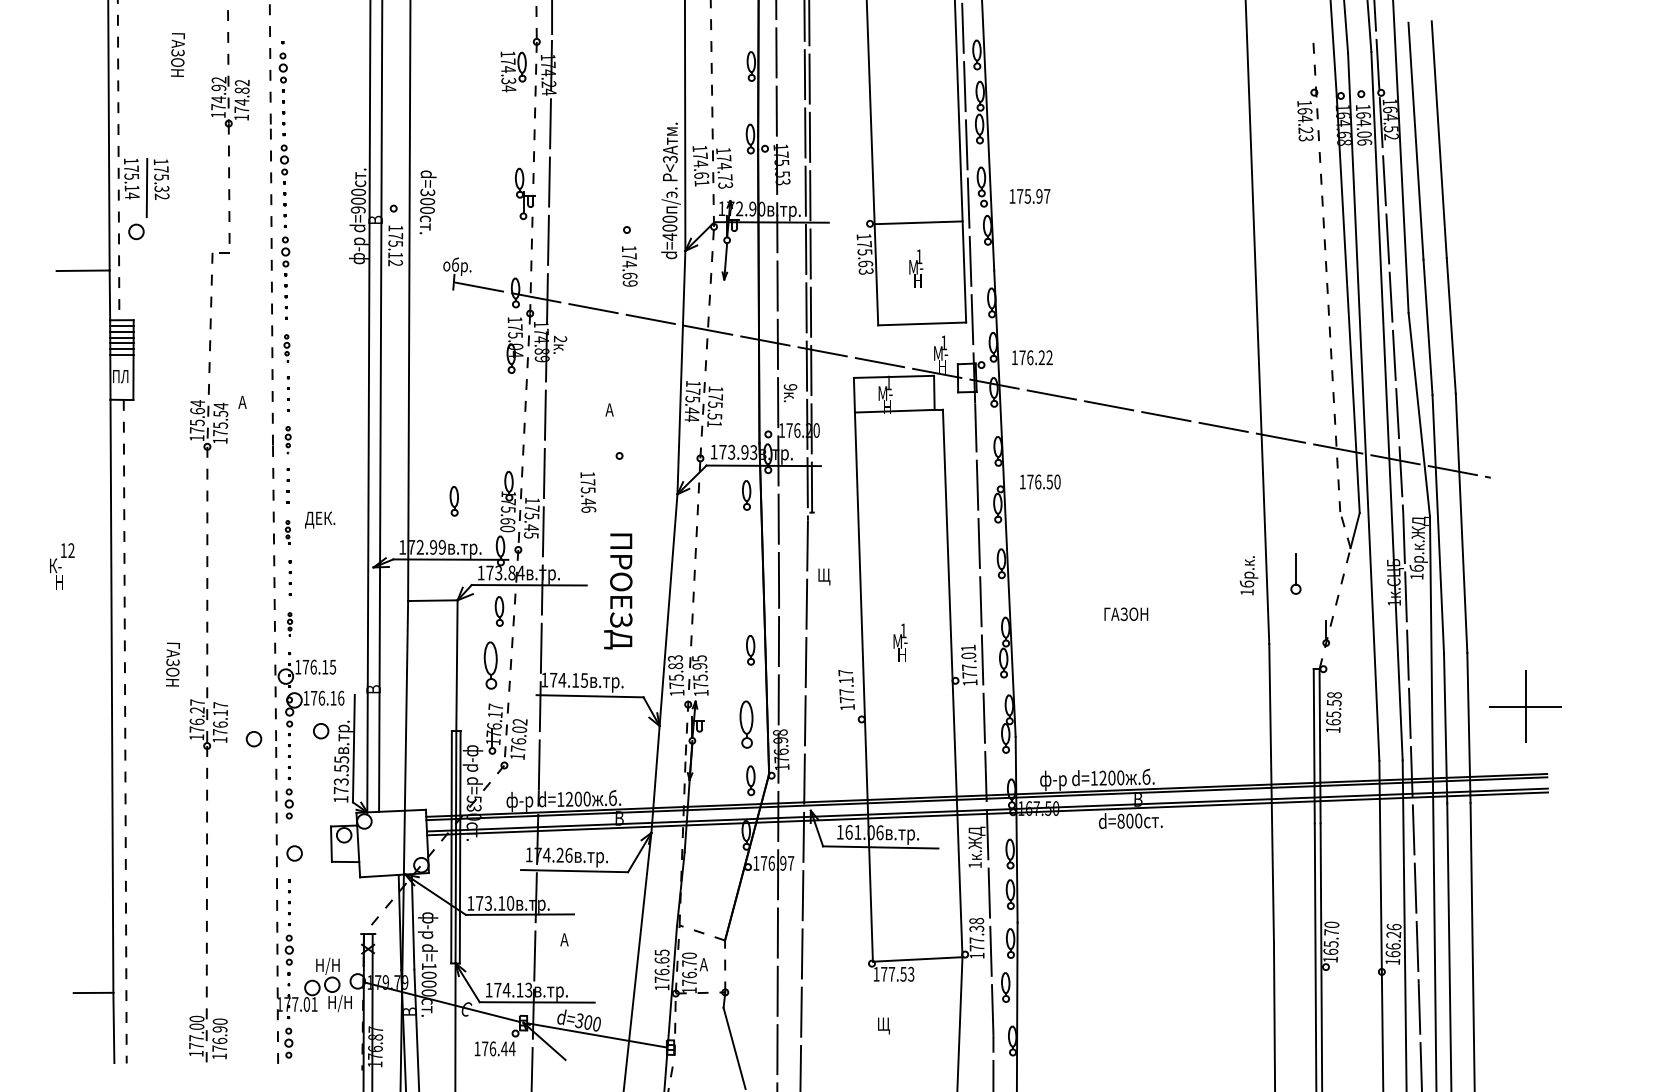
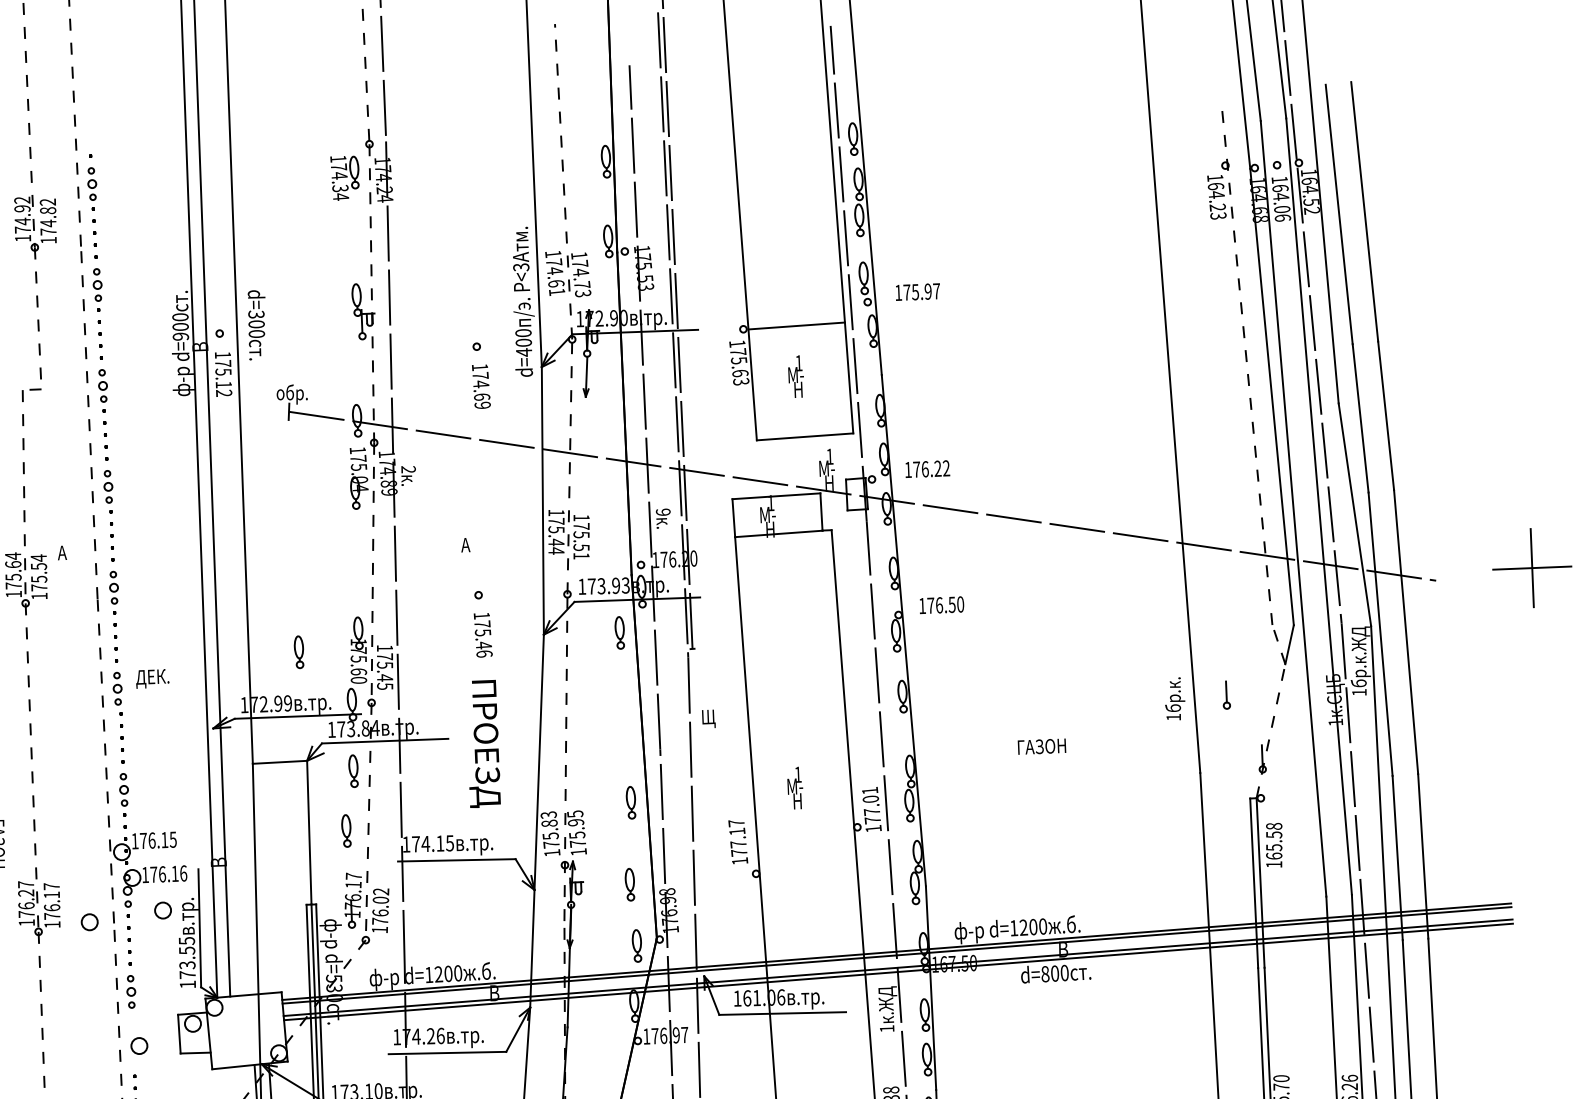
part: (286, 348) -> (108, 491), size x1.43
part: (287, 439) -> (113, 591), size x1.43
text: (588, 492) -> (483, 635), moved
part: (287, 532) -> (117, 693), size x1.67
part: (1295, 574) -> (1226, 695), size x0.62
part: (289, 624) -> (123, 794), size x1.67
part: (490, 665) -> (346, 830), size x0.62
part: (1525, 706) -> (1532, 567), moved
part: (746, 724) -> (629, 884), size x0.62

